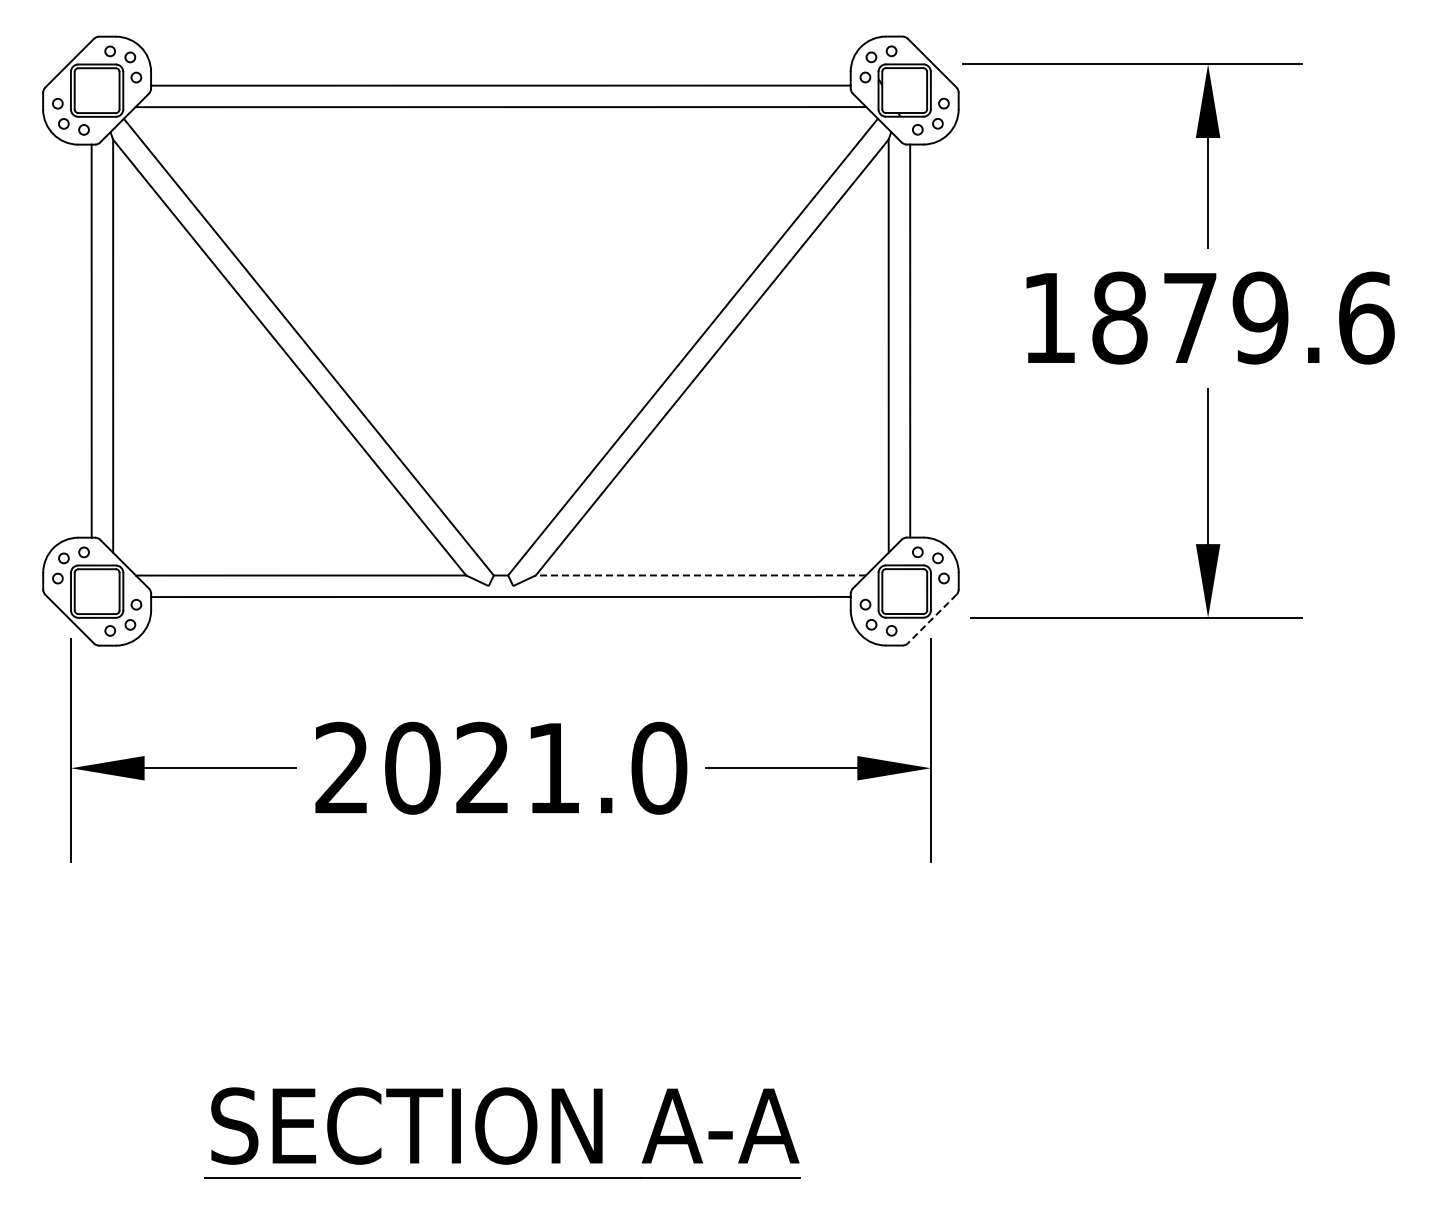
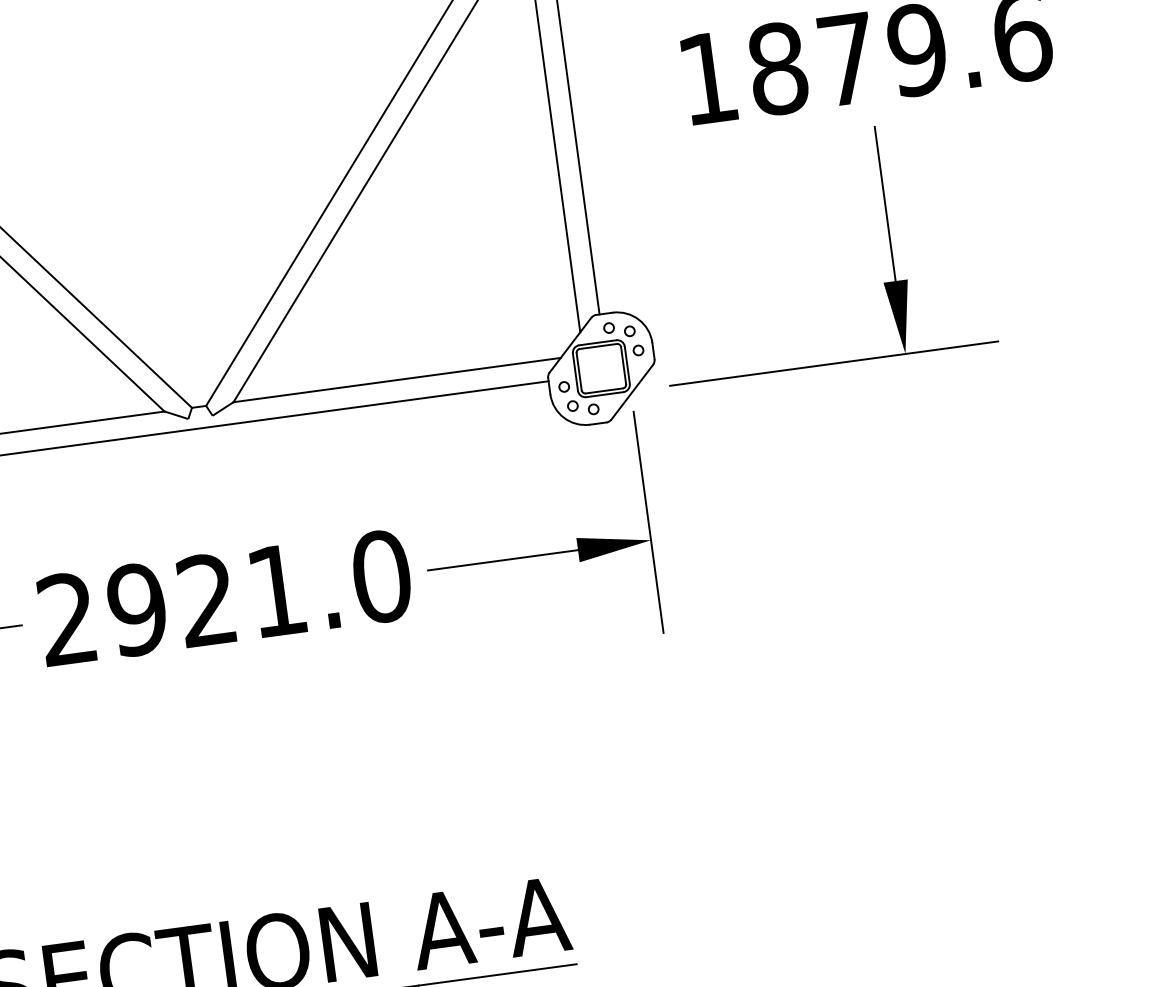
line: (700, 575) -> (396, 380), dashed -> solid
line: (931, 619) -> (631, 392), dashed -> solid
text: (412, 767) -> (137, 609), 2021.0 -> 2921.0

